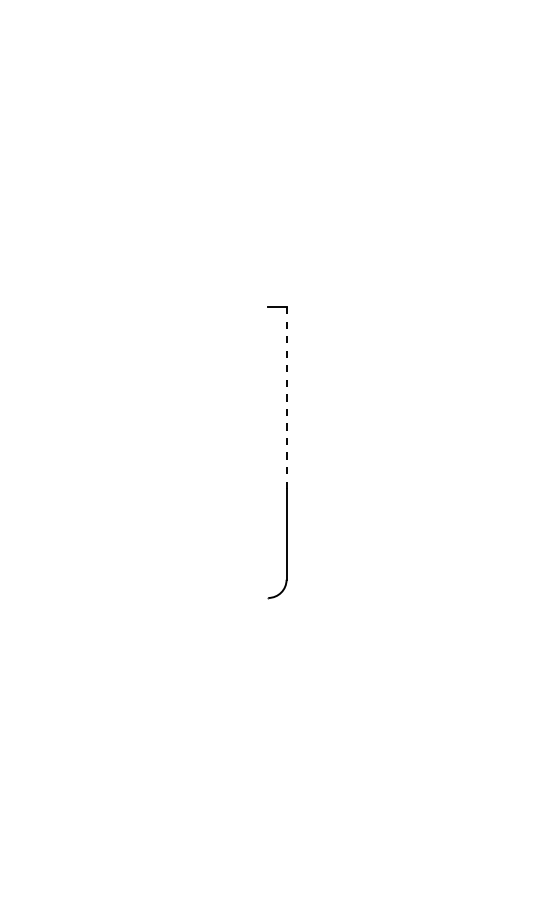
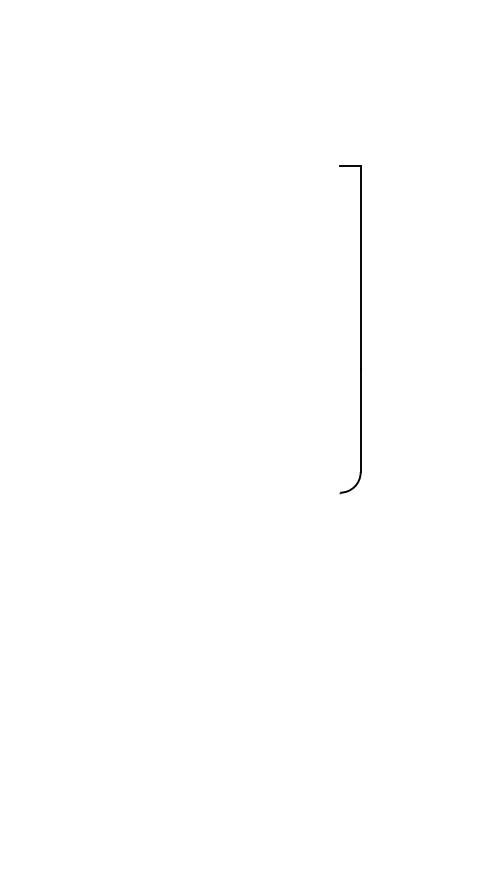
line: (286, 397) -> (360, 267), dashed -> solid

